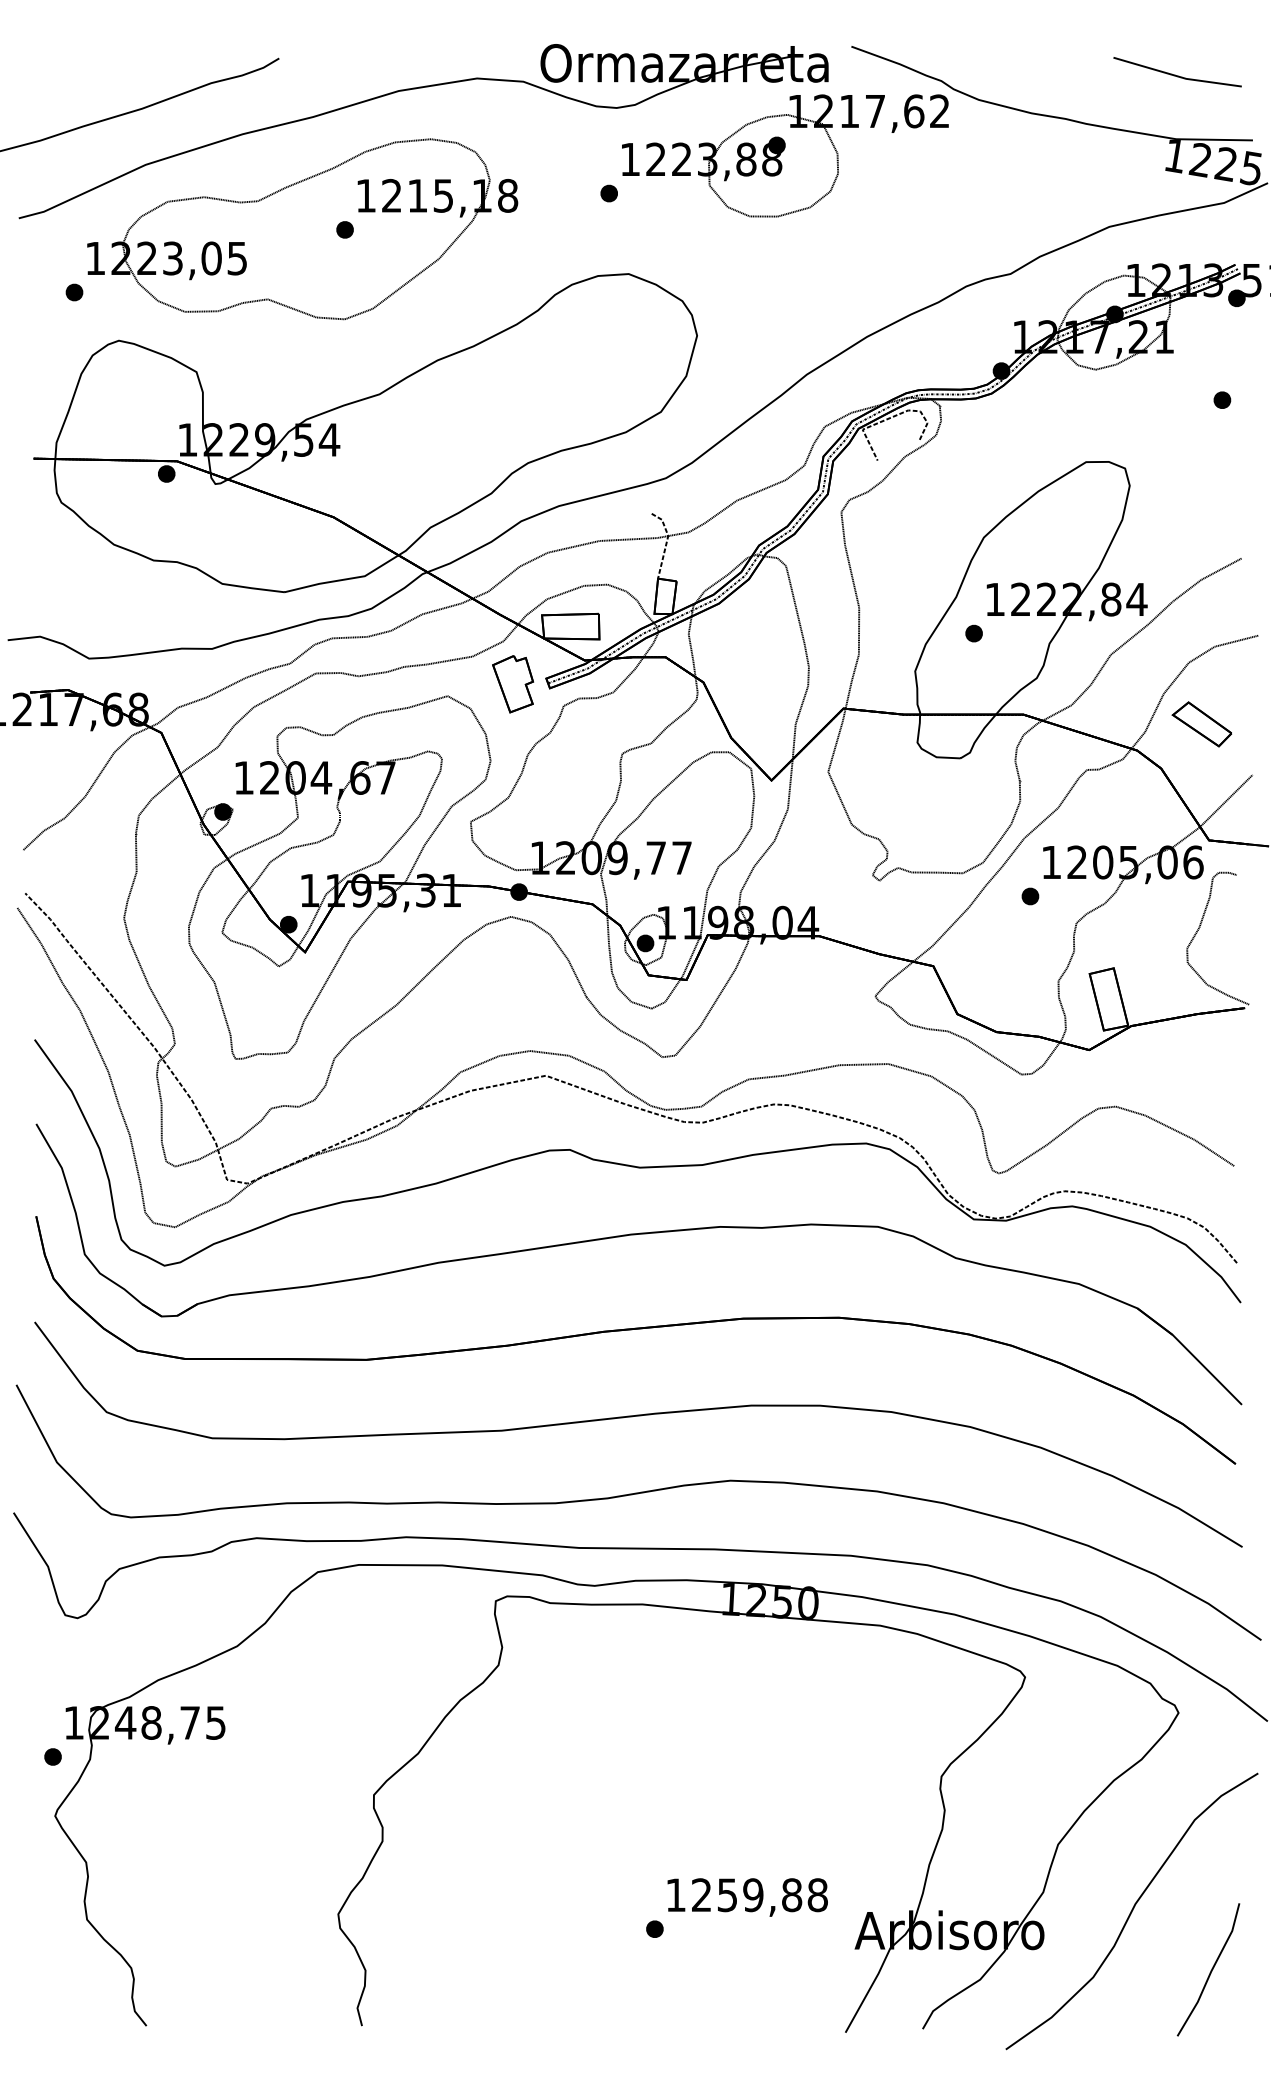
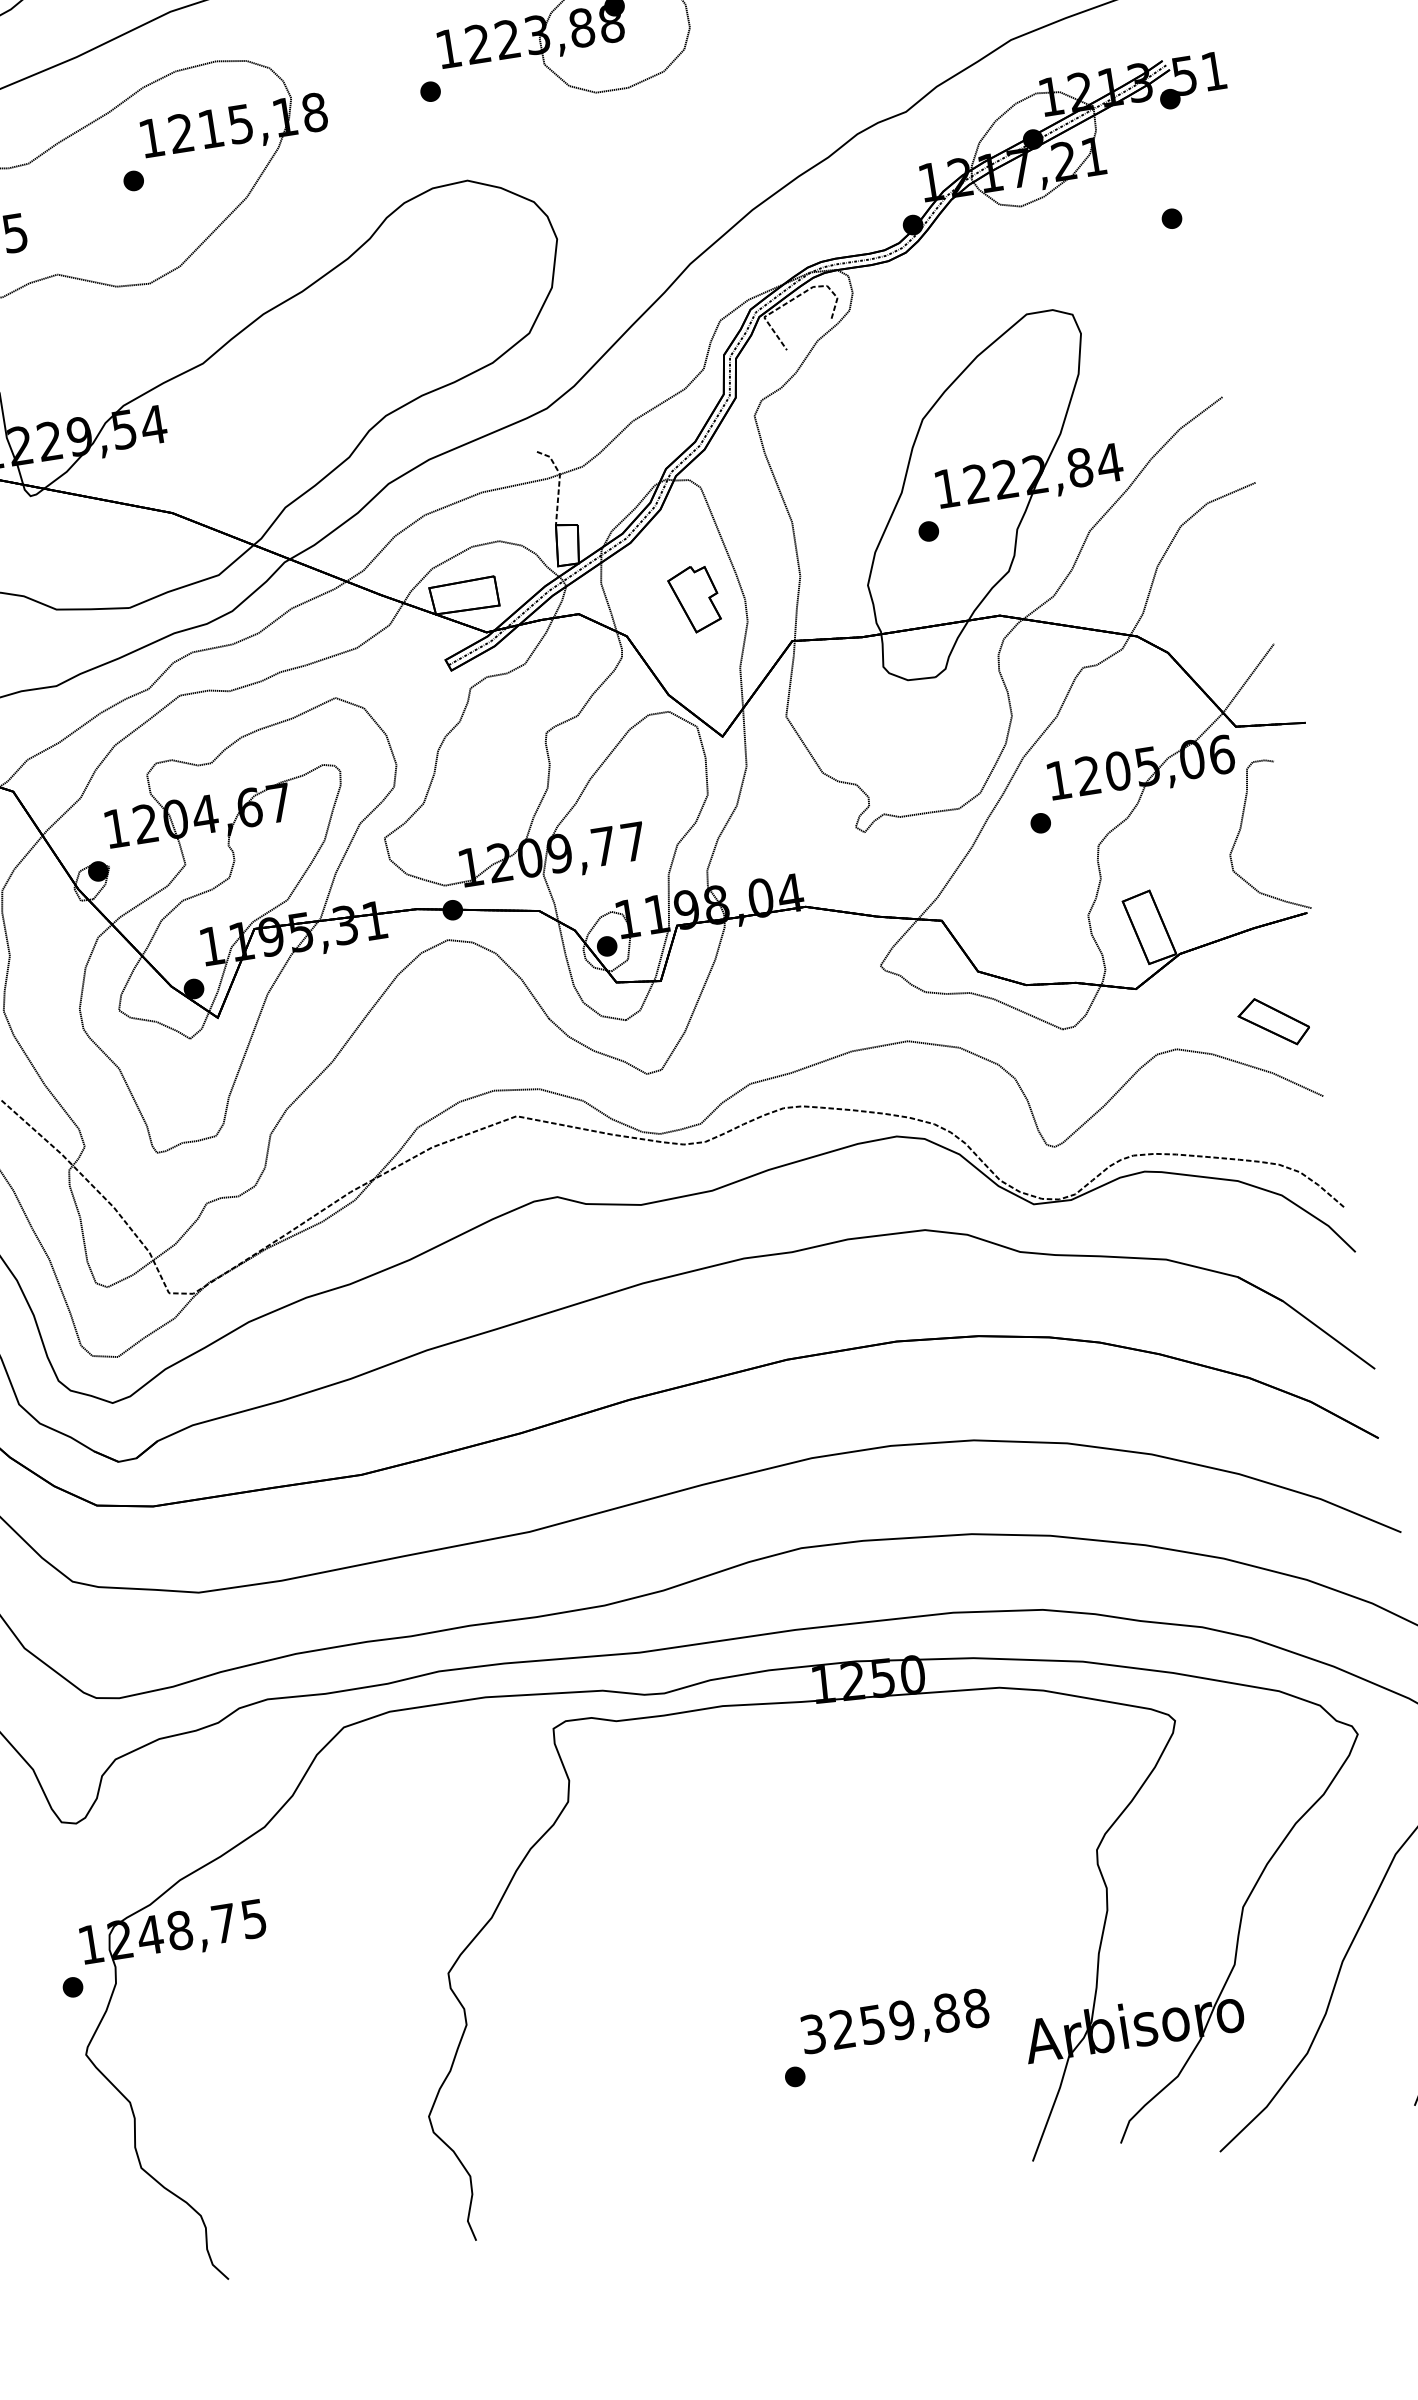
part: (513, 684) -> (695, 599), moved
part: (1201, 724) -> (1273, 1022), moved
text: (675, 1895) -> (812, 2034), 1259,88 -> 3259,88

